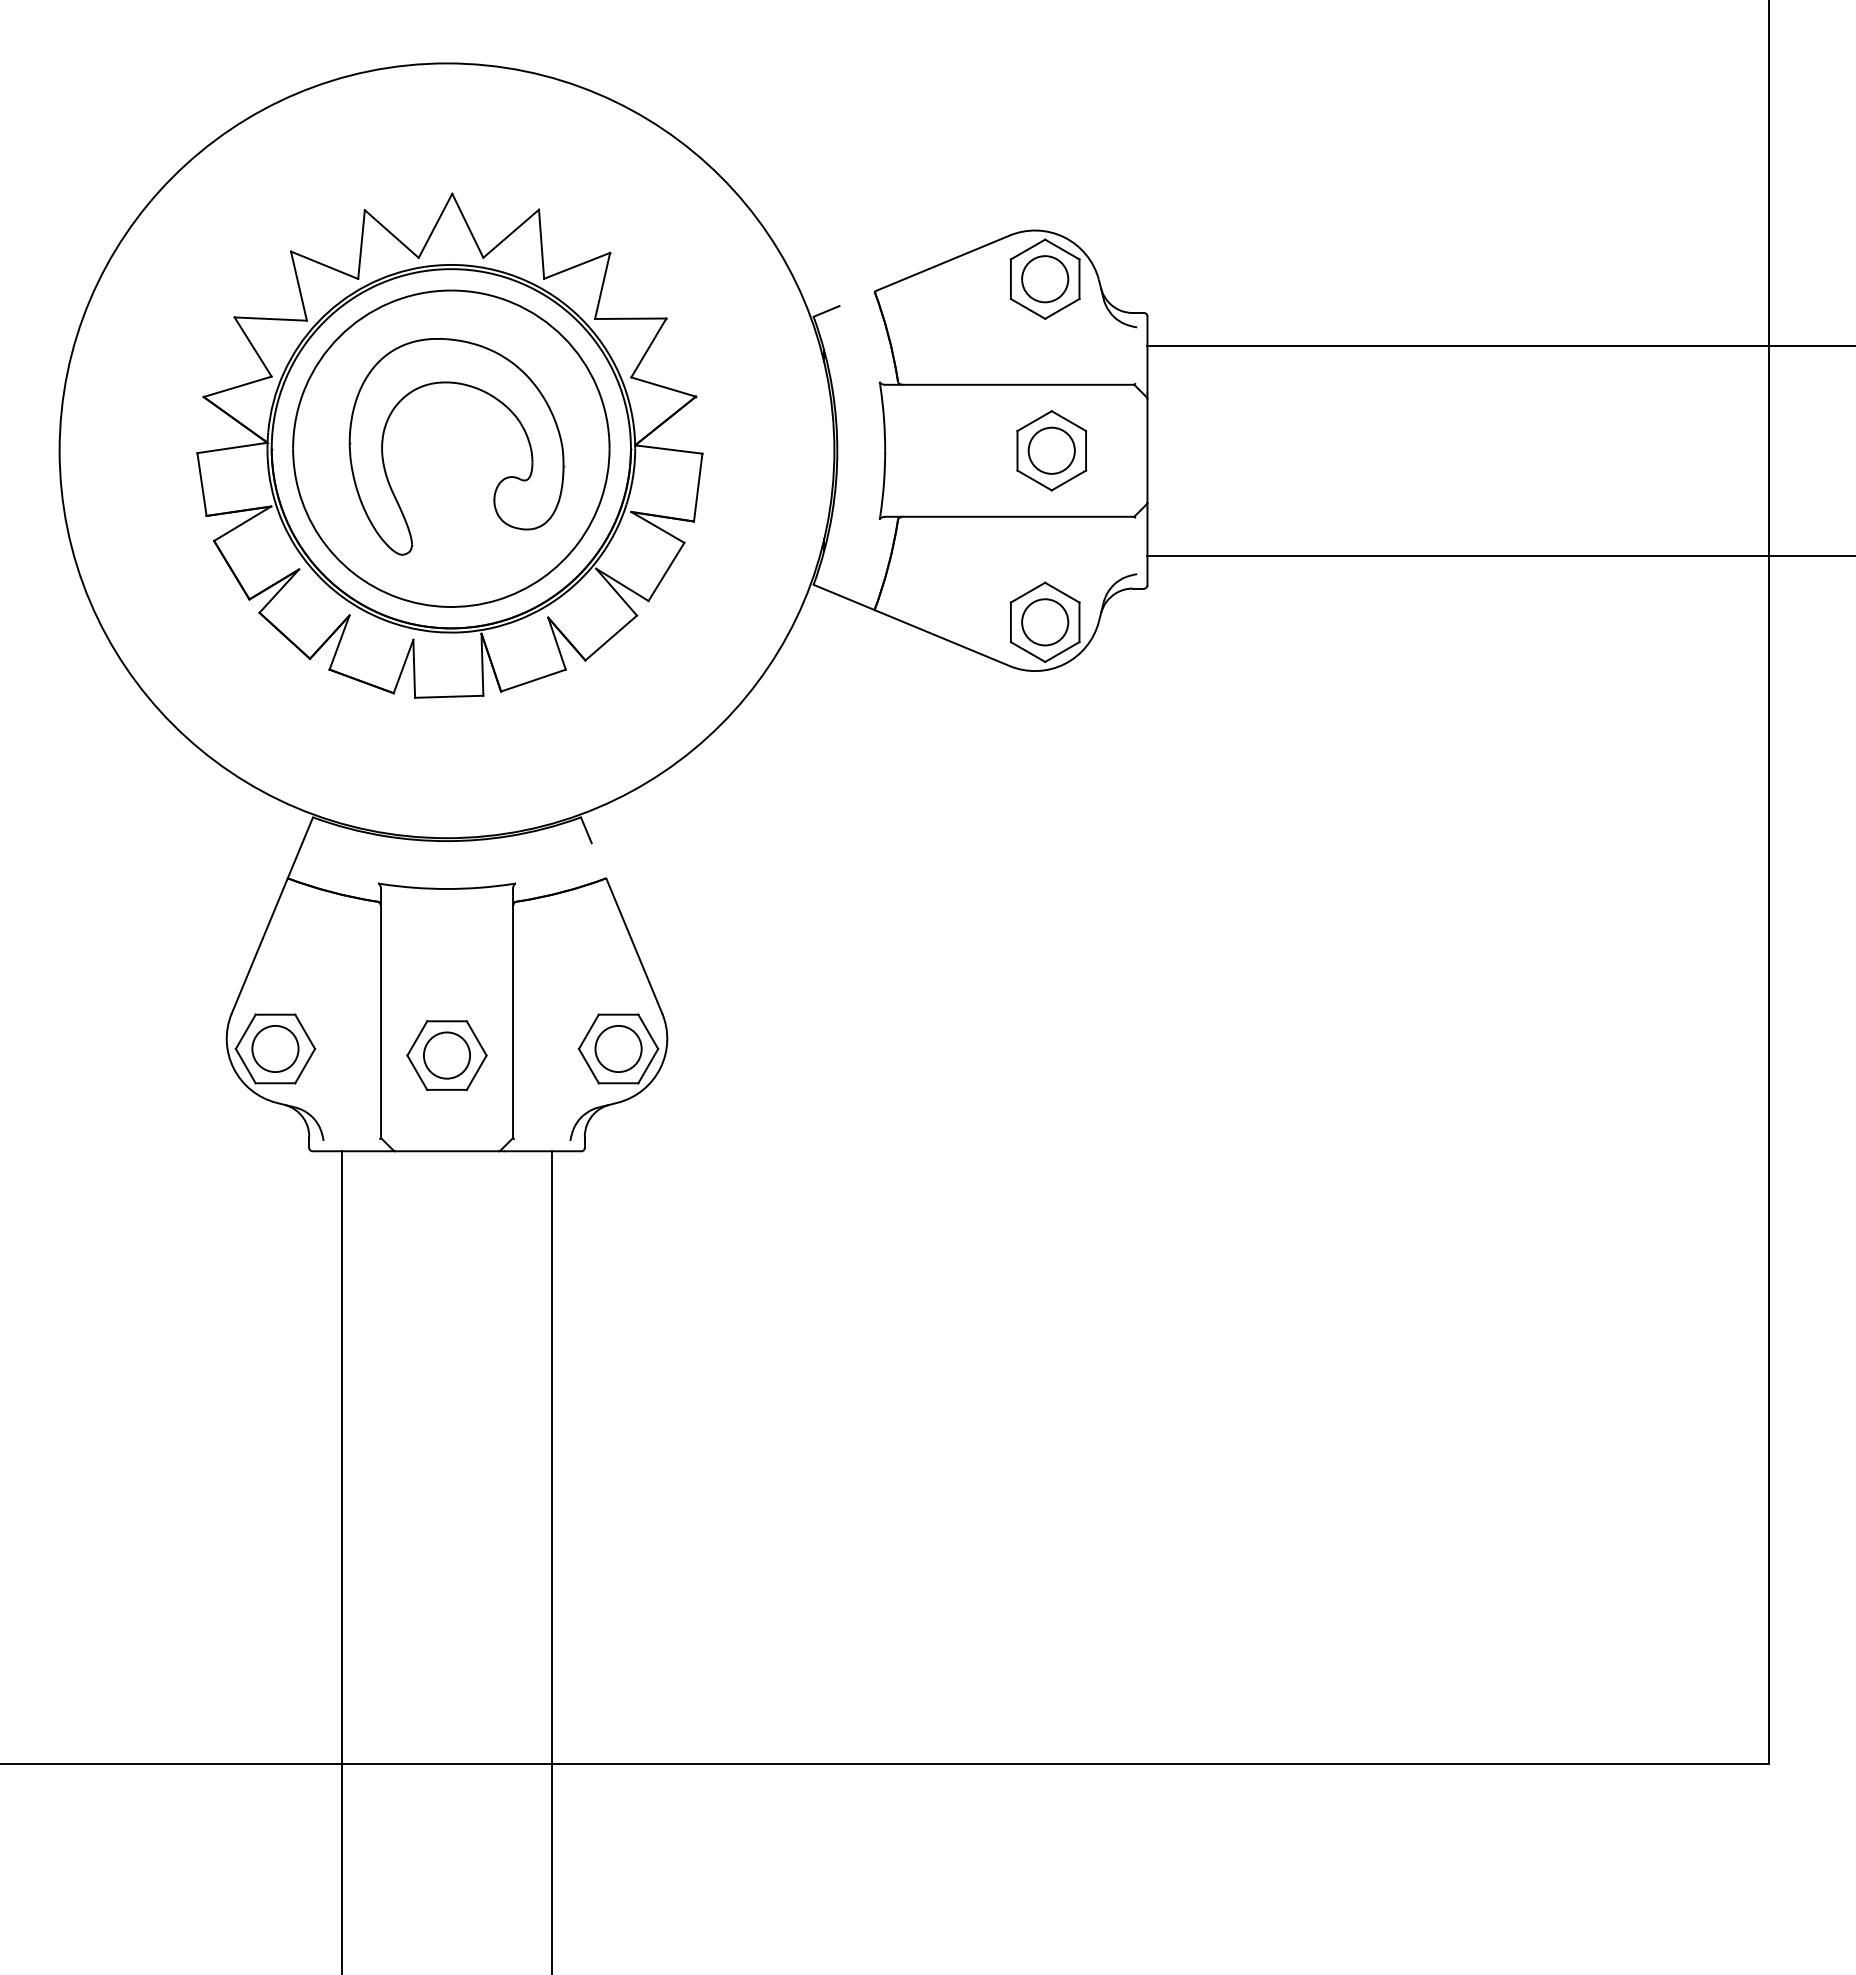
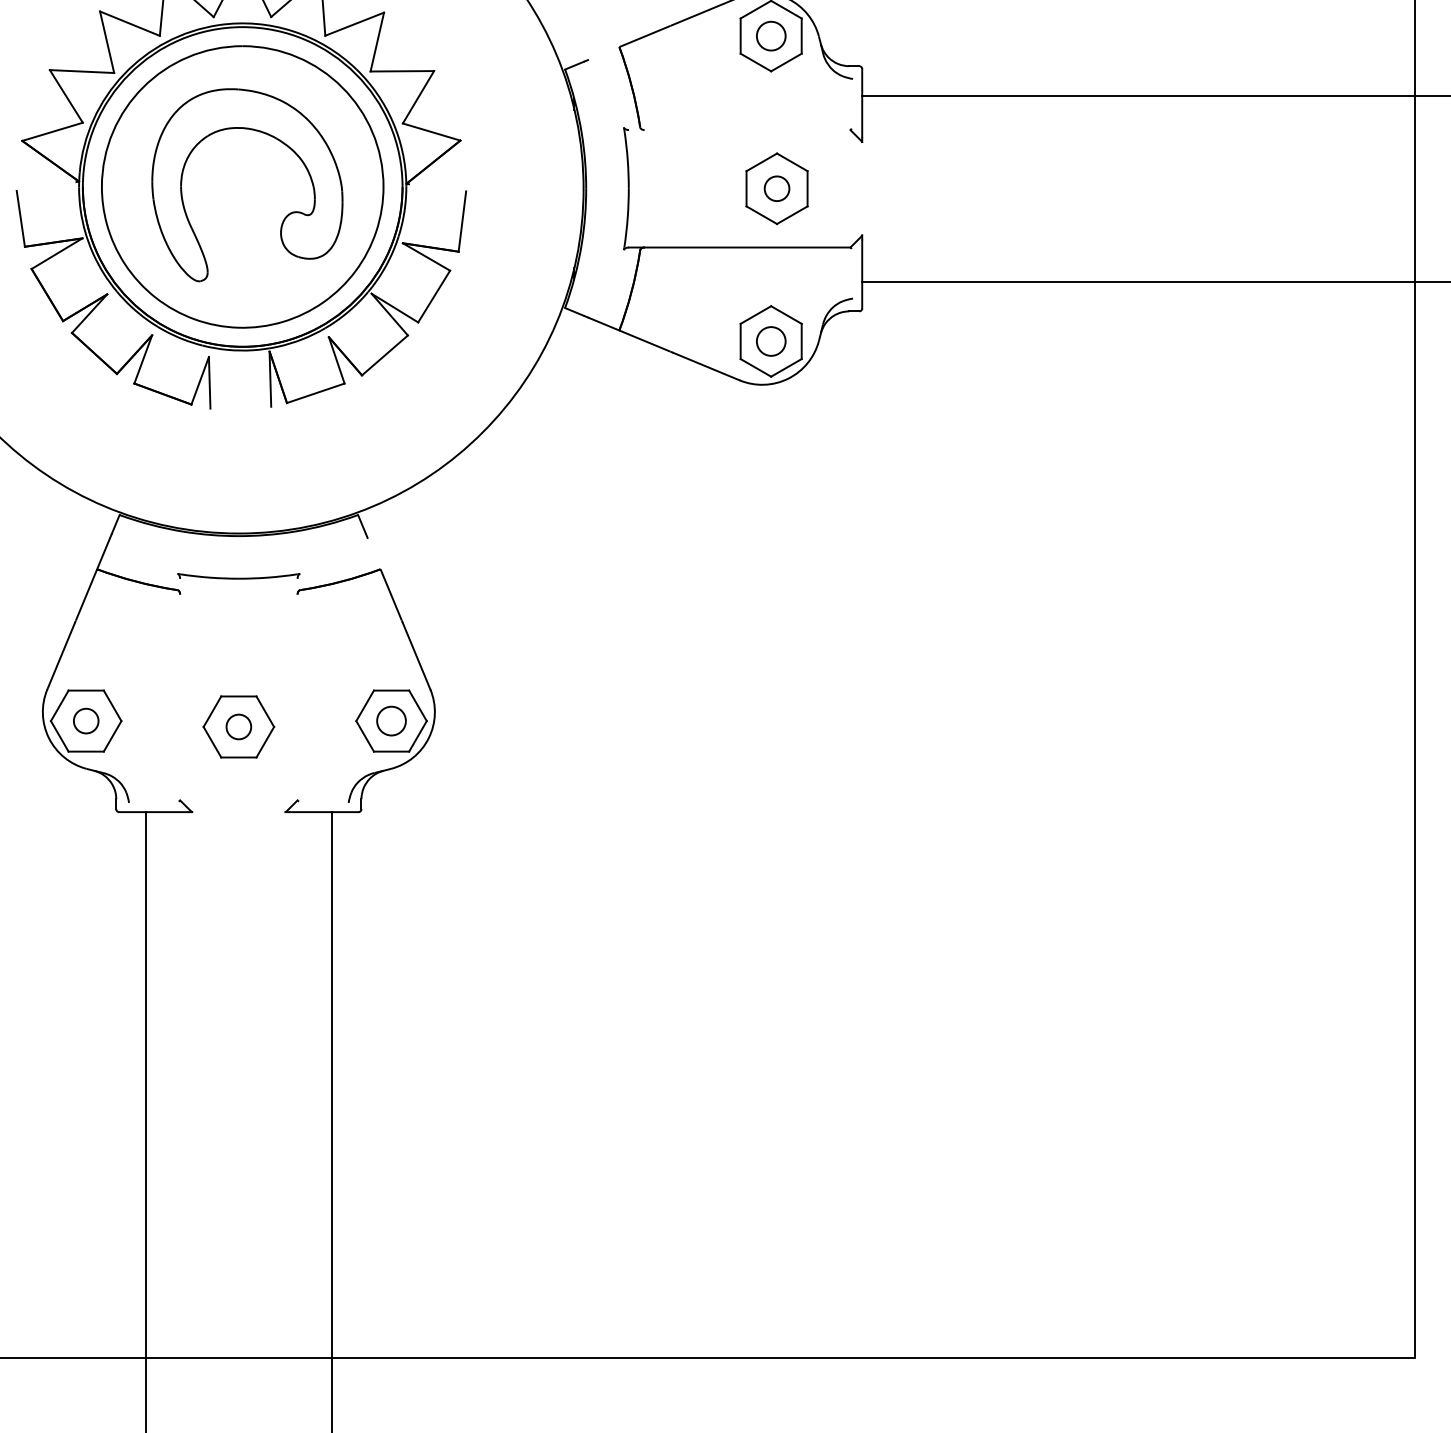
circle: (1045, 279) -> (771, 36), size x0.7
line: (1009, 384) -> (739, 129), removed
line: (230, 448) -> (46, 186), removed
line: (670, 449) -> (437, 187), removed
circle: (1051, 450) -> (776, 188), size x0.6
line: (1147, 450) -> (862, 188), removed
circle: (1045, 622) -> (771, 341), size x0.7
line: (449, 696) -> (241, 407), removed
line: (381, 1013) -> (180, 689), removed
line: (513, 1013) -> (298, 689), removed
circle: (275, 1048) -> (86, 720), size x0.6
circle: (618, 1048) -> (391, 720), size x0.7
circle: (446, 1055) -> (238, 726), size x0.6
line: (446, 1151) -> (238, 812), removed

